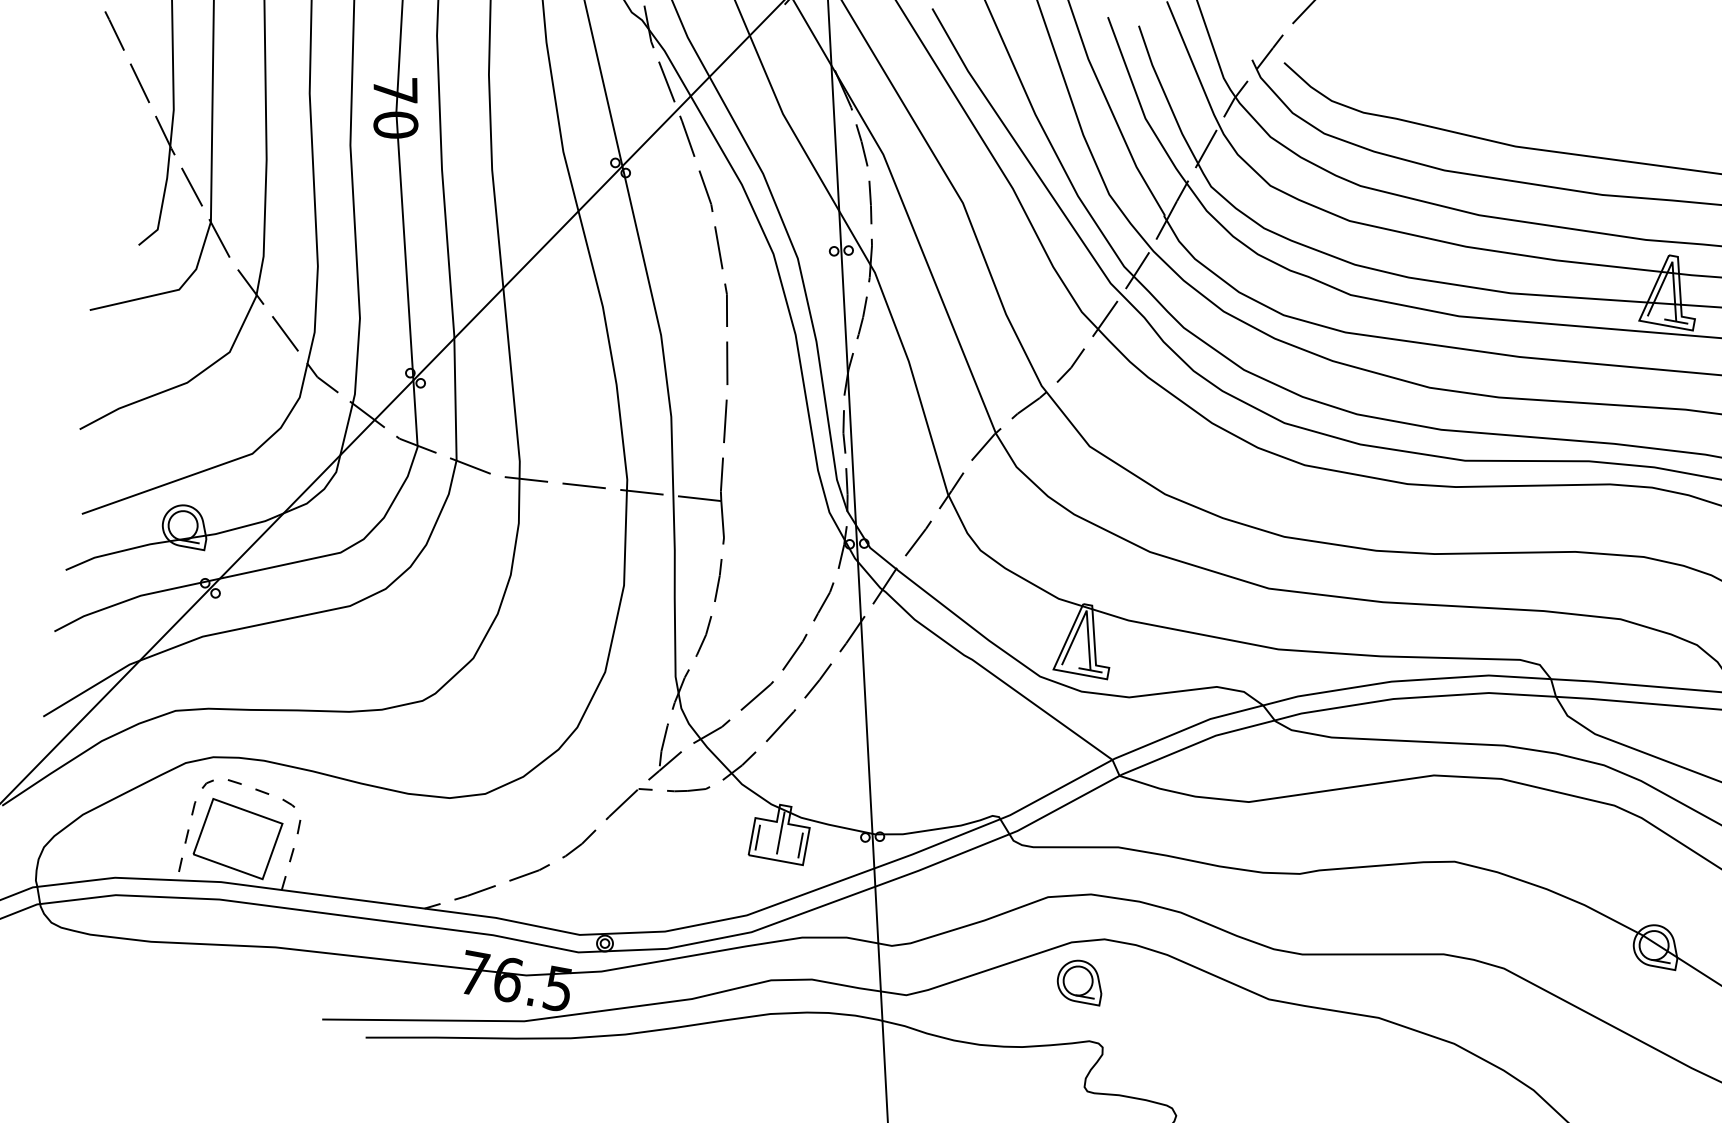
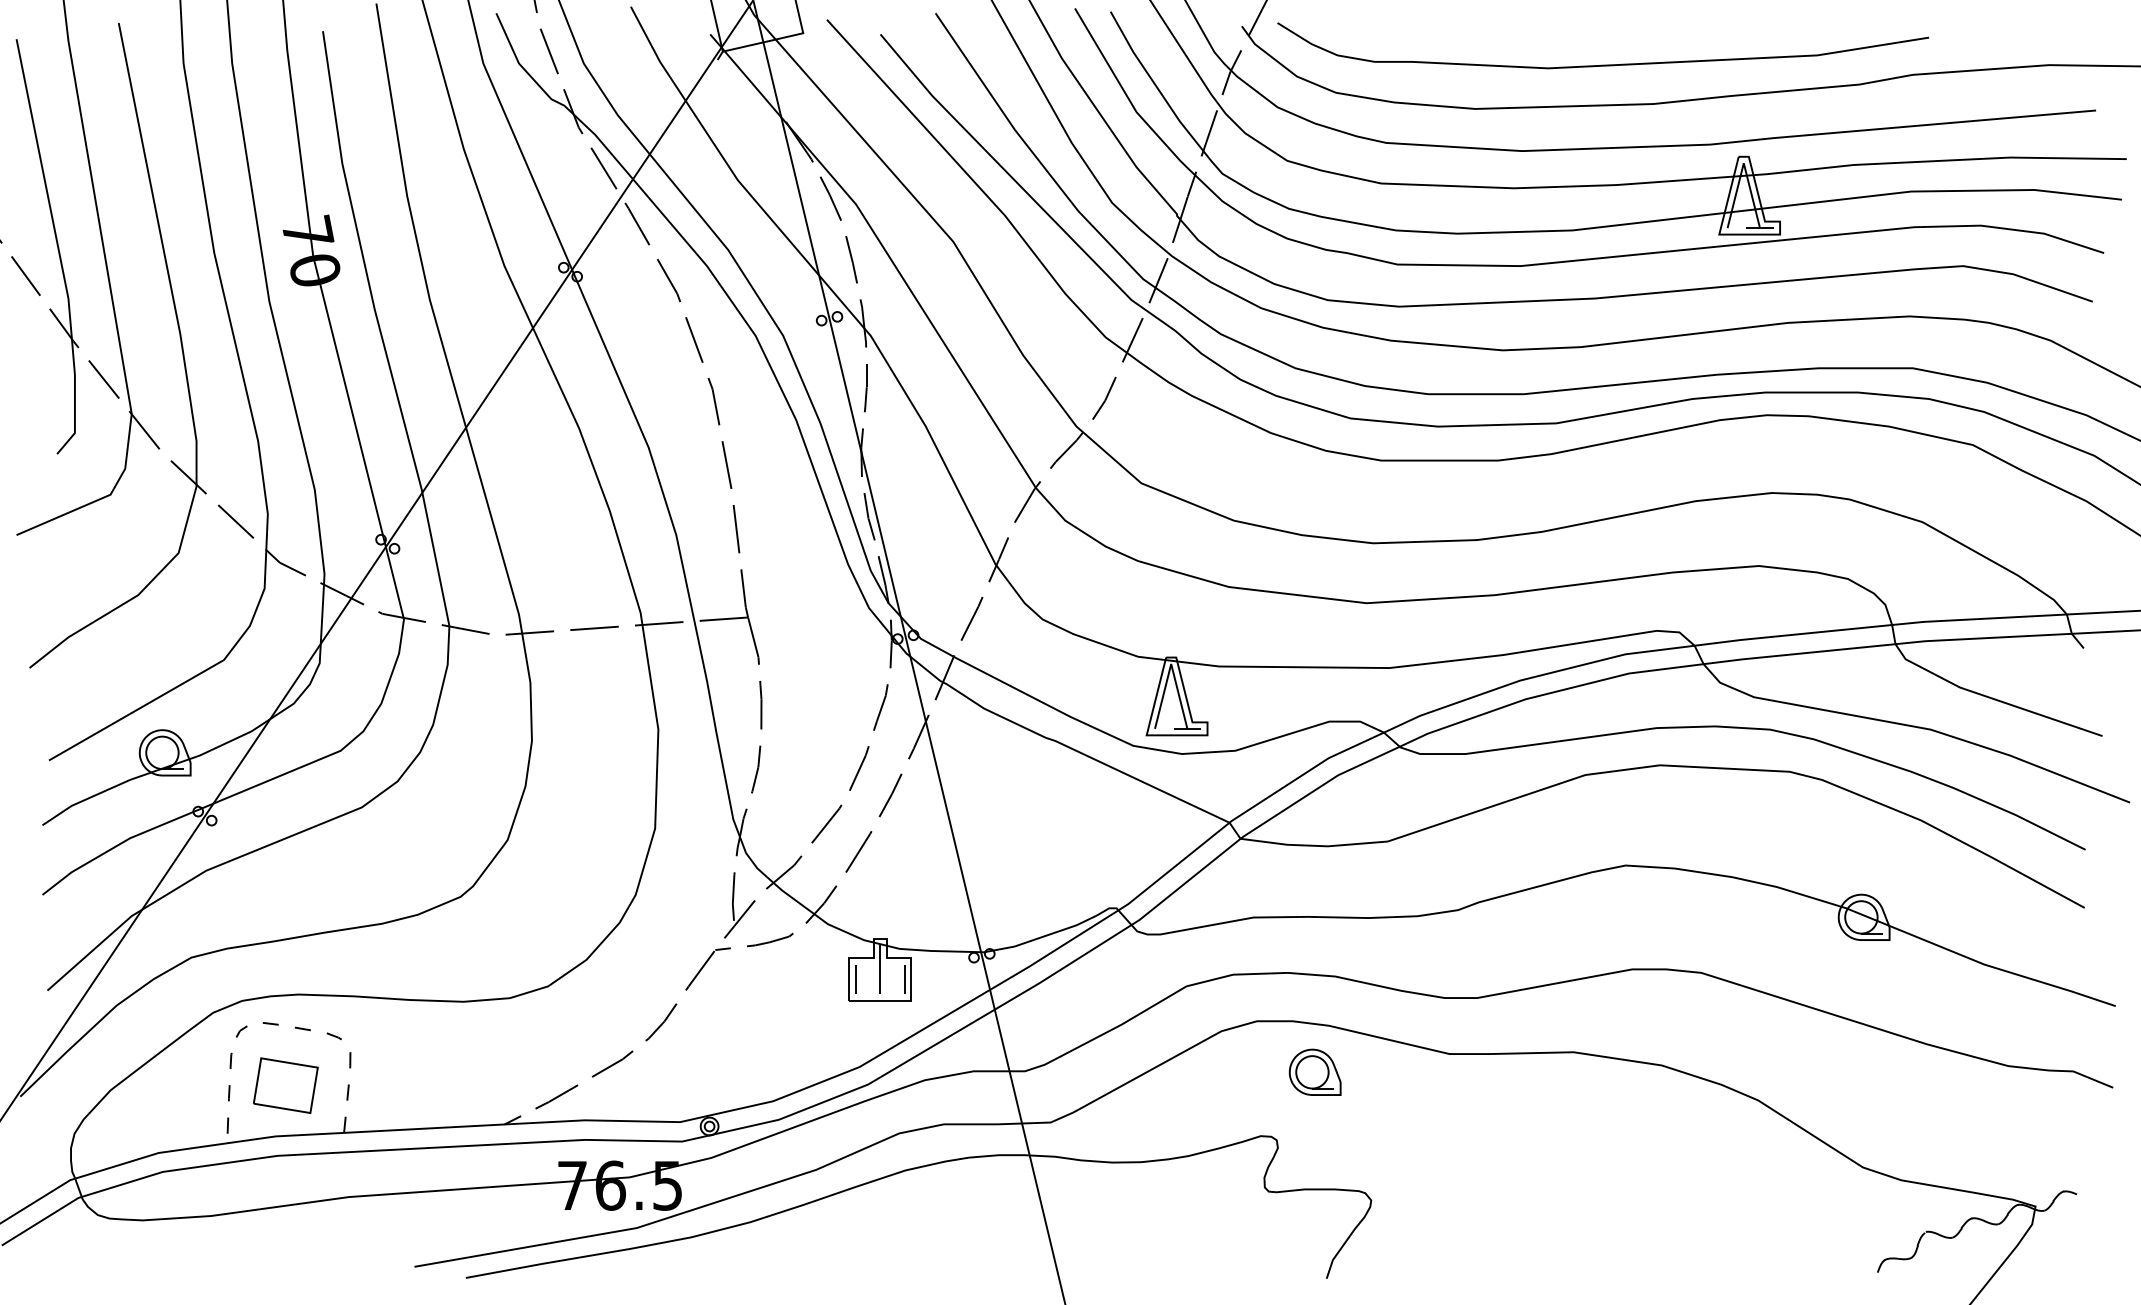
part: (237, 838) -> (285, 1085), size x0.7
part: (1080, 980) -> (1314, 1071), moved

